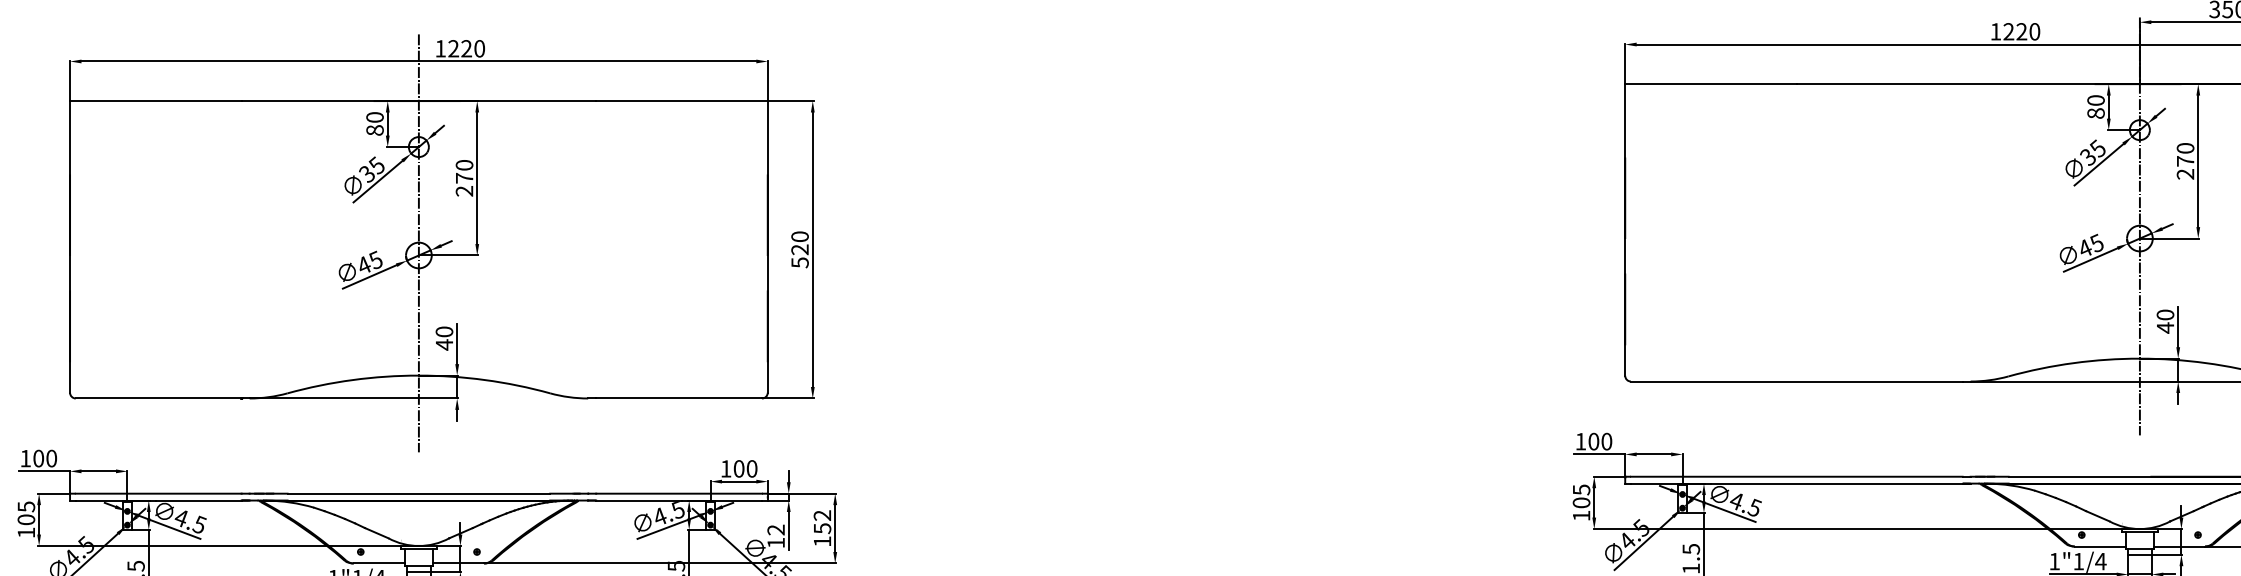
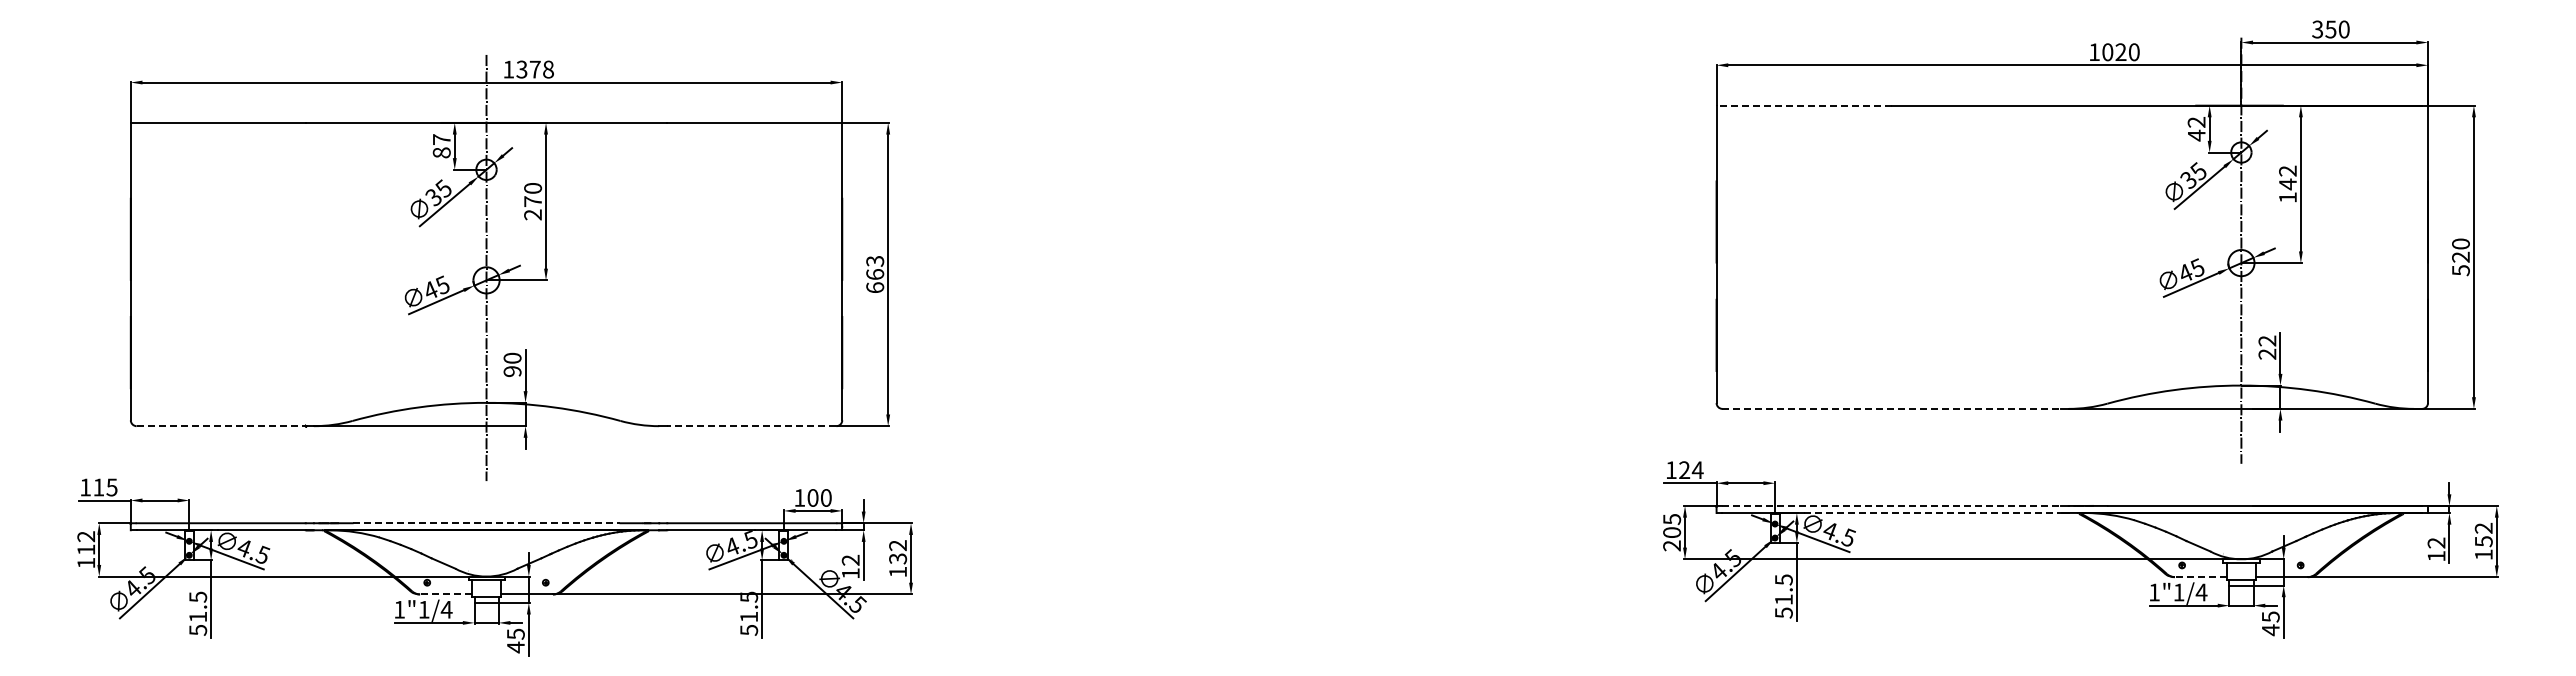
text: (2008, 32) -> (2107, 52), 1220 -> 1020
text: (465, 48) -> (534, 69), 1220 -> 1378
line: (1710, 83) -> (1803, 105), solid -> dashed
text: (2095, 107) -> (2196, 129), 80 -> 42
text: (374, 117) -> (441, 139), 80 -> 87
text: (2185, 161) -> (2287, 184), 270 -> 142
text: (800, 249) -> (875, 274), 520 -> 663
text: (2165, 321) -> (2267, 347), 40 -> 22
text: (444, 344) -> (512, 371), 40 -> 90
line: (1797, 381) -> (1892, 408), solid -> dashed
line: (158, 398) -> (221, 426), solid -> dashed
line: (678, 398) -> (751, 426), solid -> dashed
text: (1600, 441) -> (1691, 470), 100 -> 124
text: (45, 458) -> (105, 487), 100 -> 115
line: (1797, 476) -> (1892, 505), solid -> dashed
line: (1836, 483) -> (1932, 512), solid -> dashed
line: (418, 493) -> (486, 523), solid -> dashed
text: (26, 513) -> (86, 543), 105 -> 112
text: (1581, 515) -> (1671, 545), 105 -> 205
text: (821, 528) -> (897, 558), 152 -> 132
line: (2099, 546) -> (2200, 577), solid -> dashed
line: (379, 563) -> (446, 594), solid -> dashed

